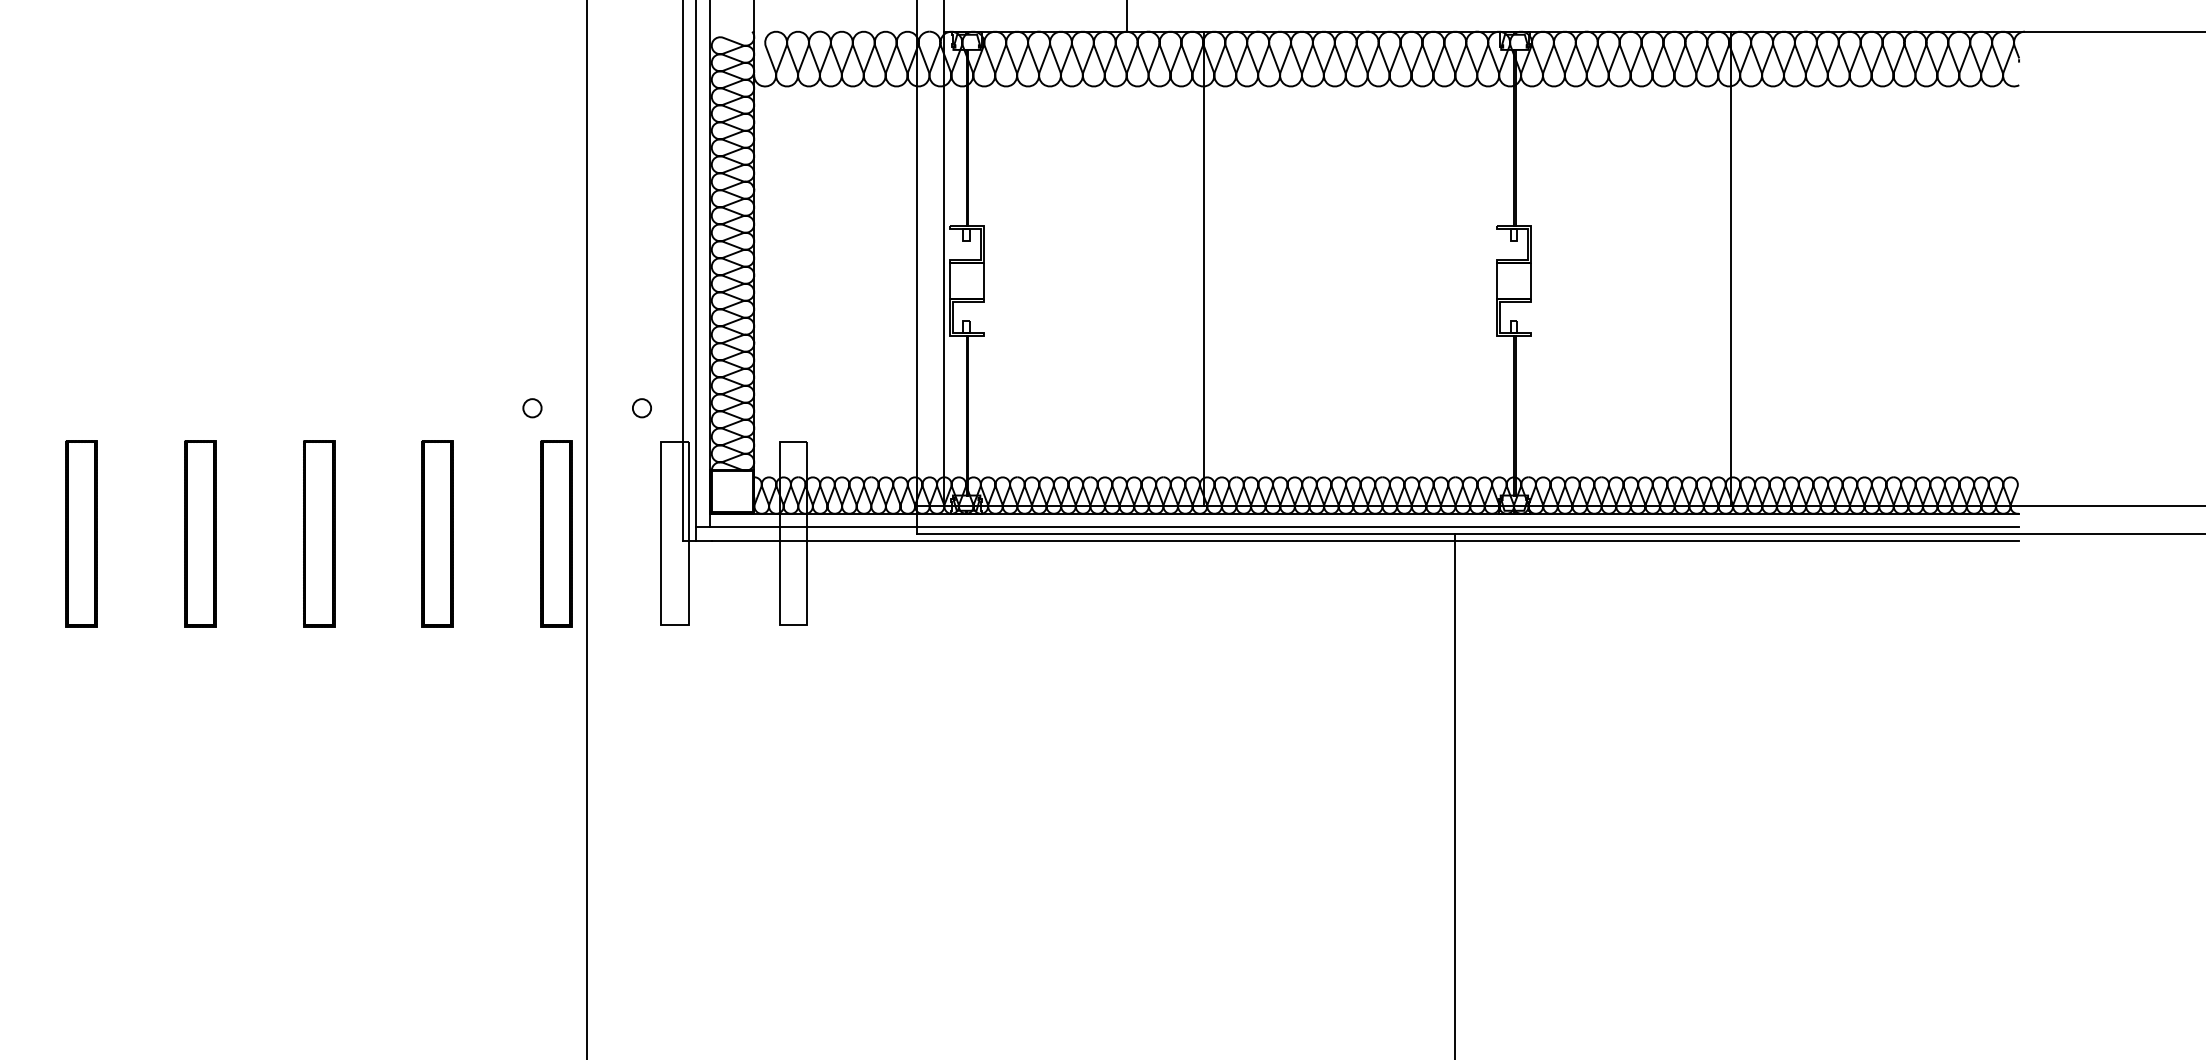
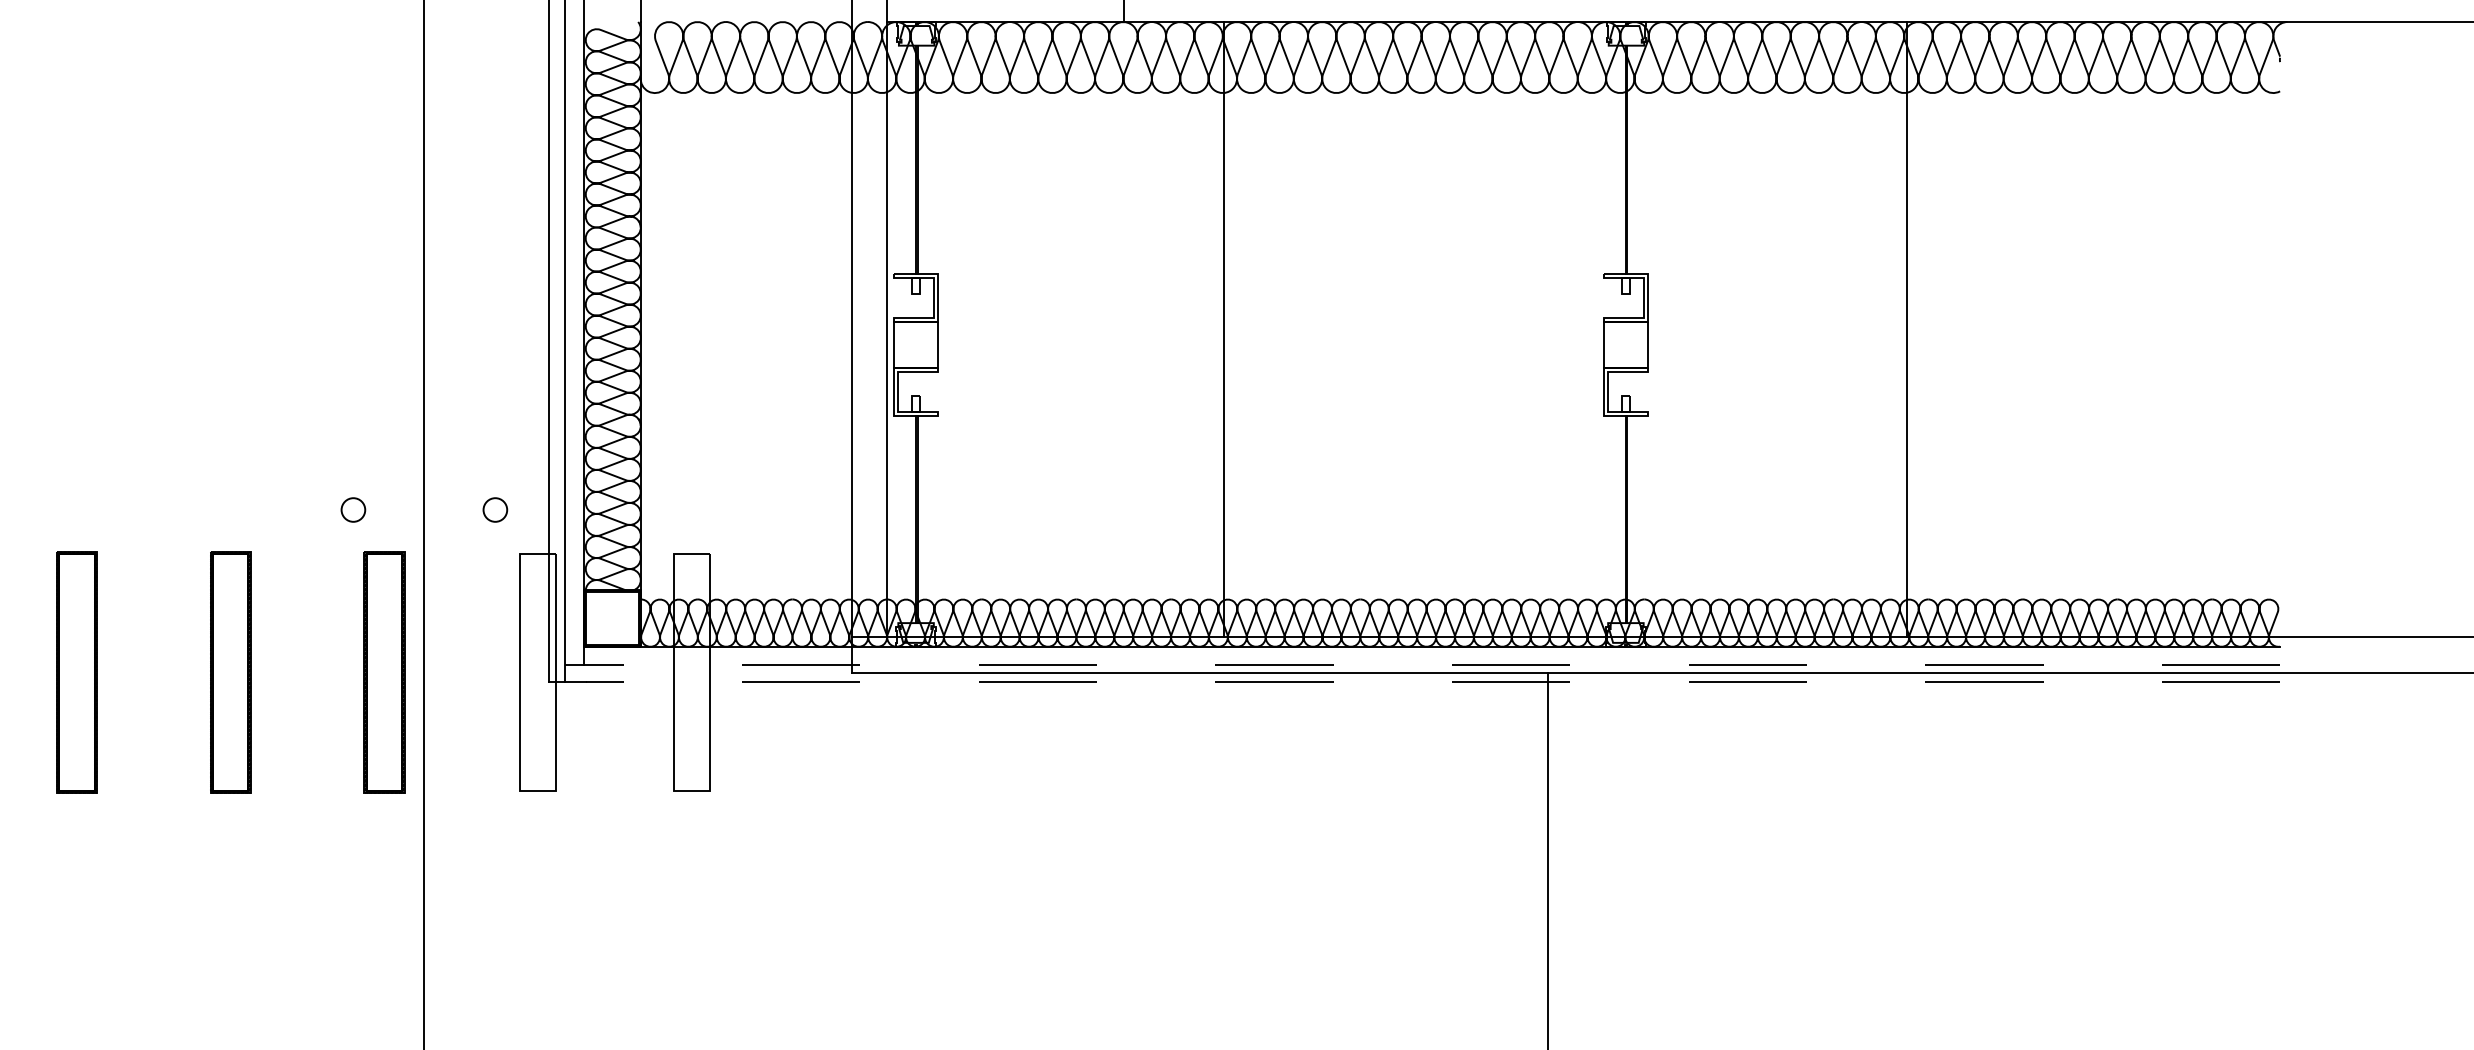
line: (1357, 527) -> (1422, 664), solid -> dashed
line: (1365, 541) -> (1432, 682), solid -> dashed

